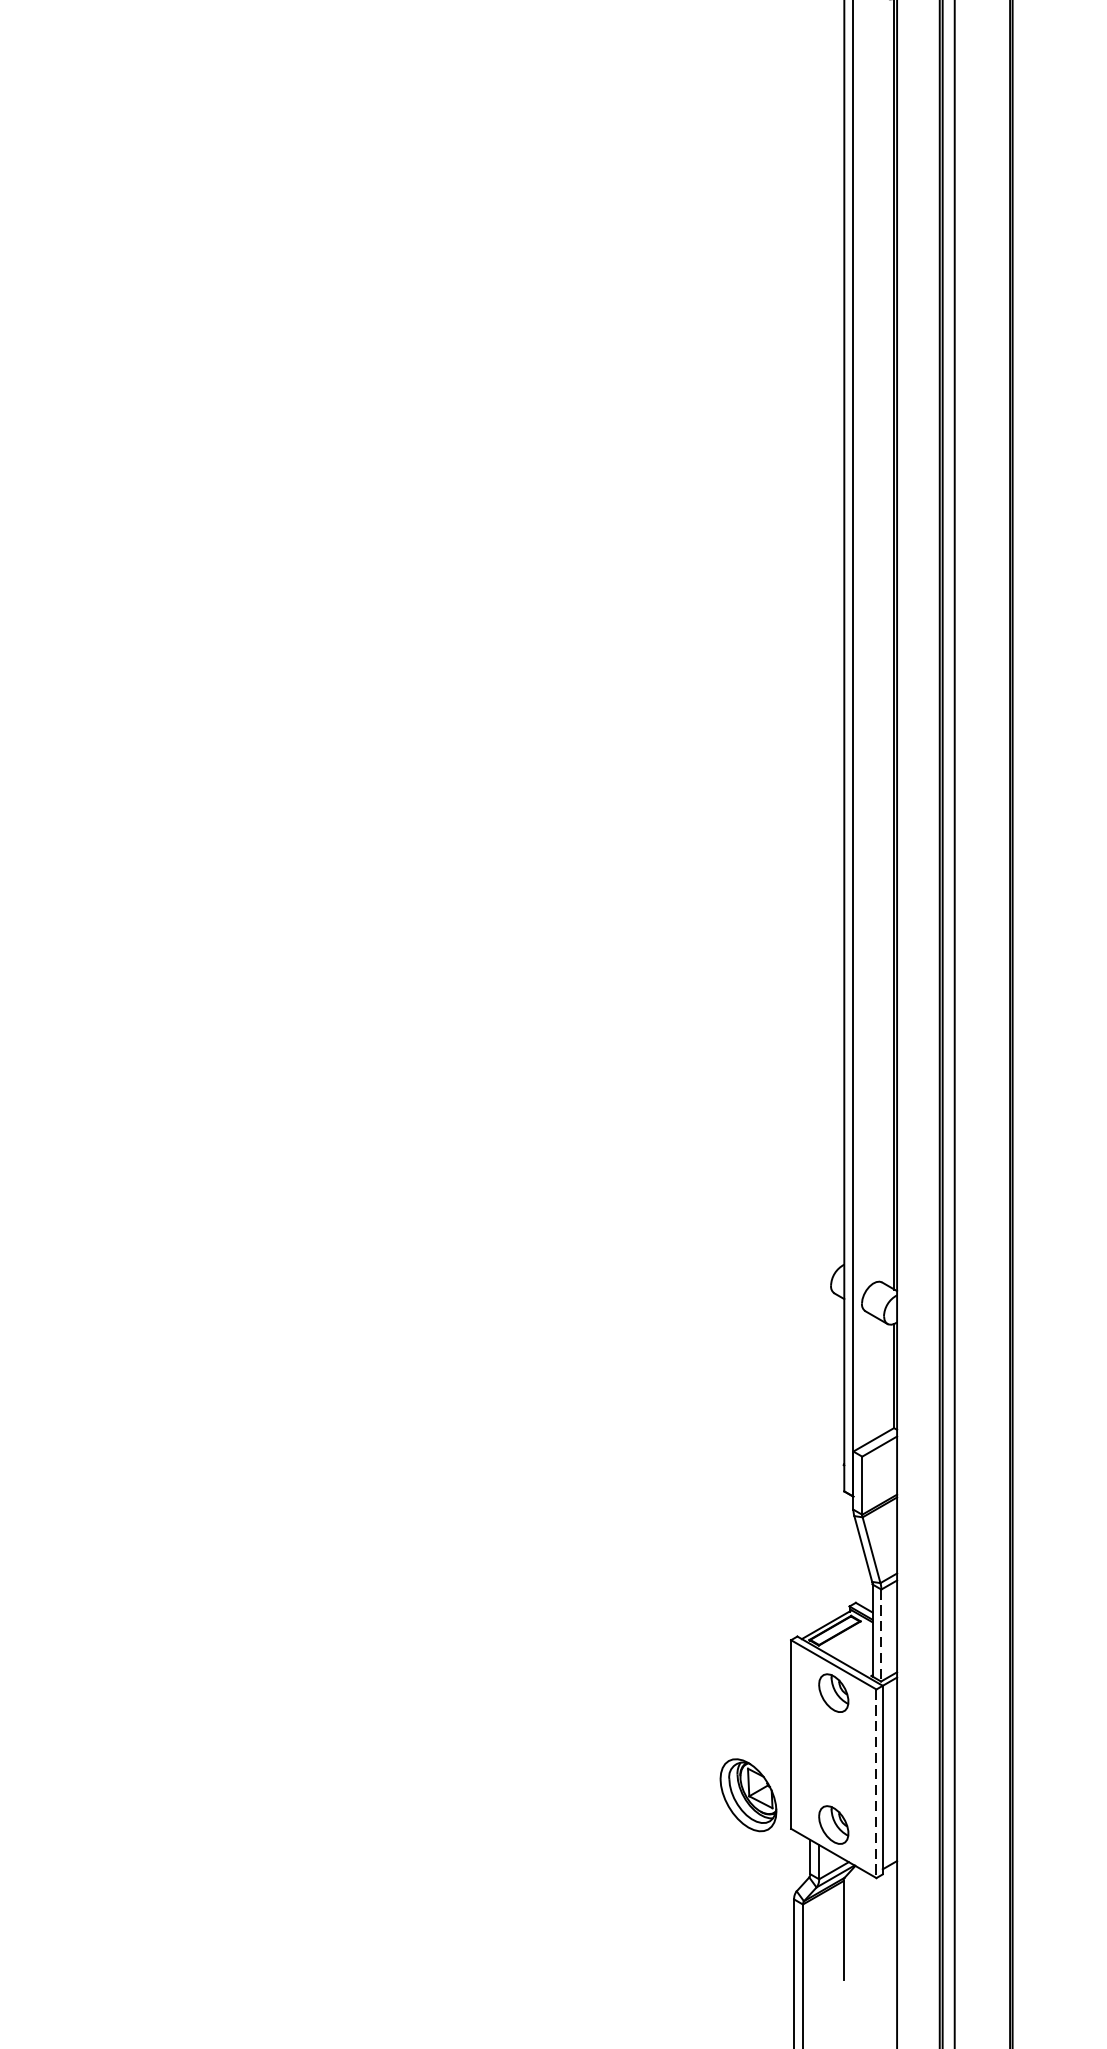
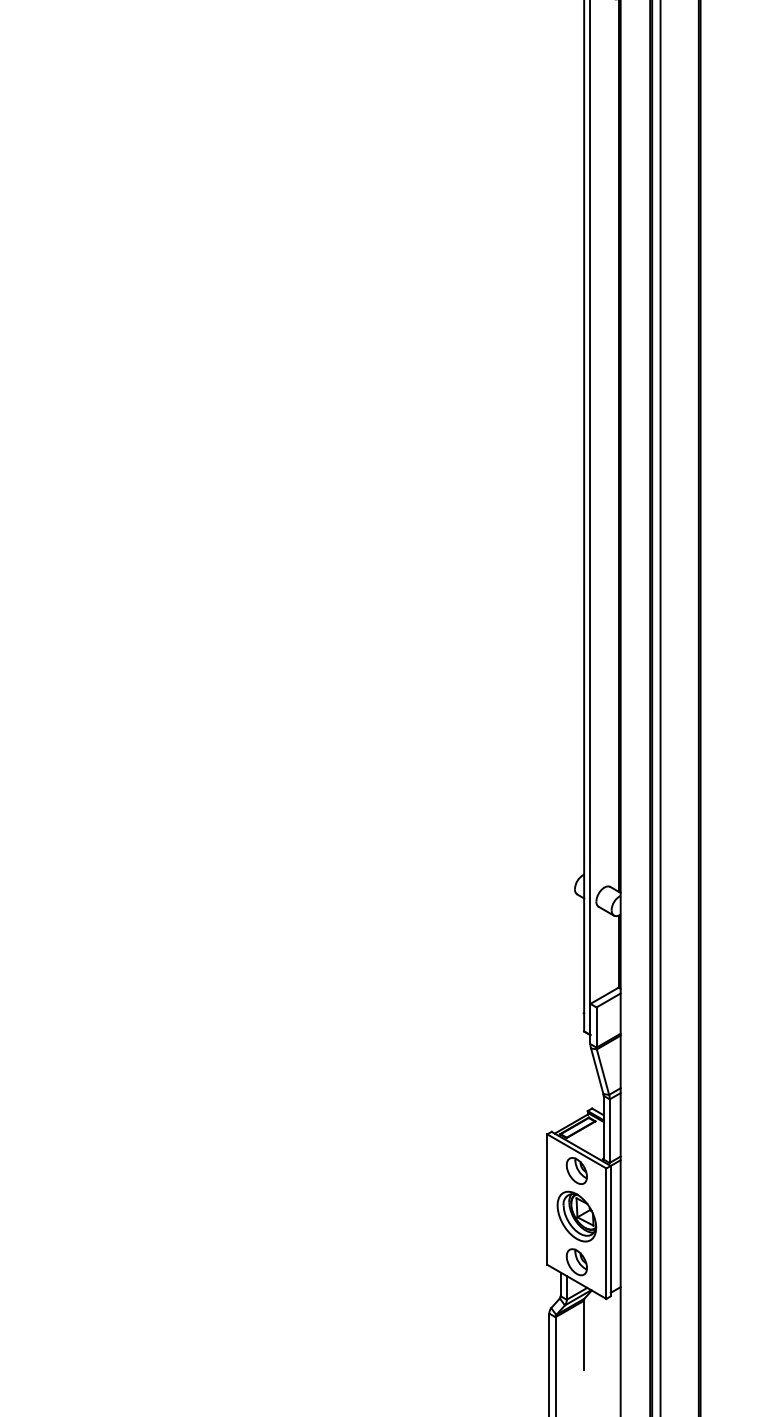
line: (880, 1636) -> (609, 1131), dashed -> solid
line: (876, 1784) -> (606, 1234), dashed -> solid
part: (747, 1795) -> (576, 1216), moved

